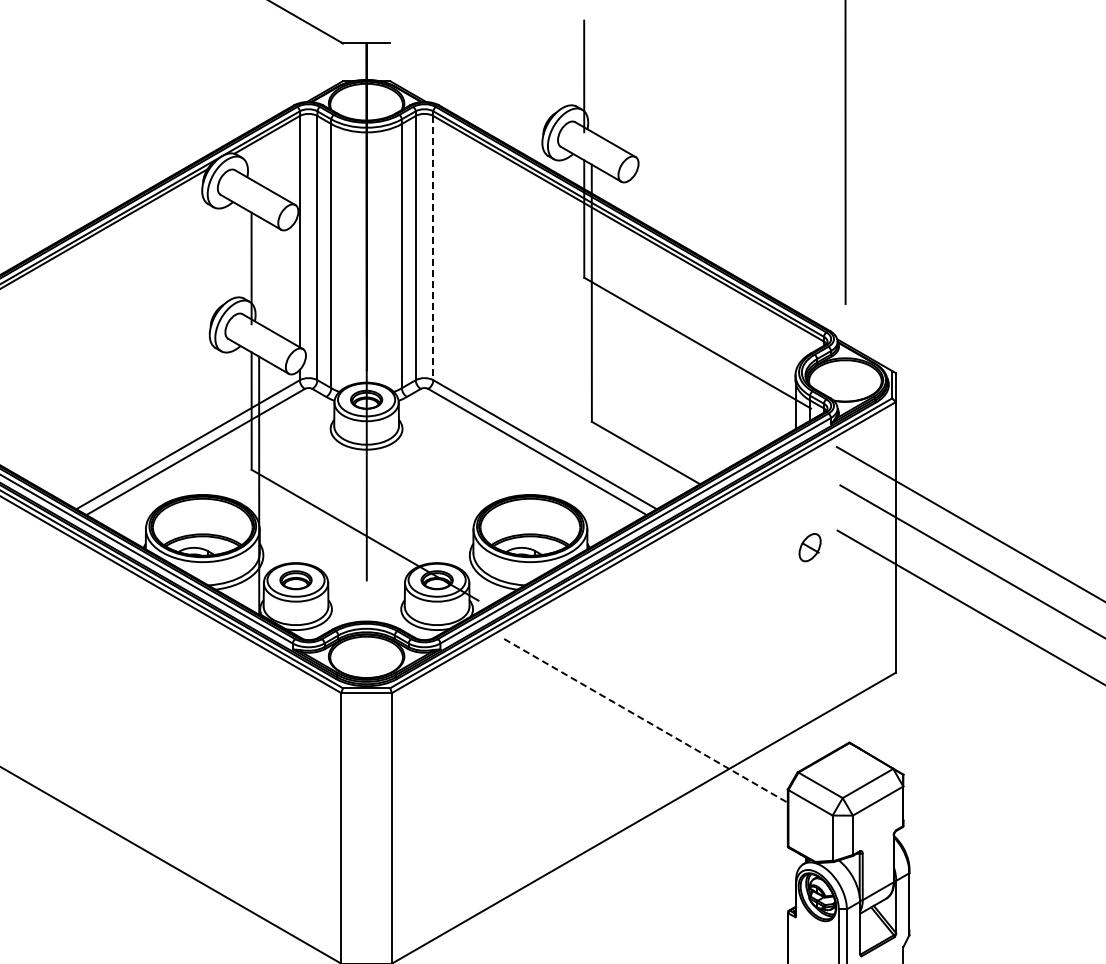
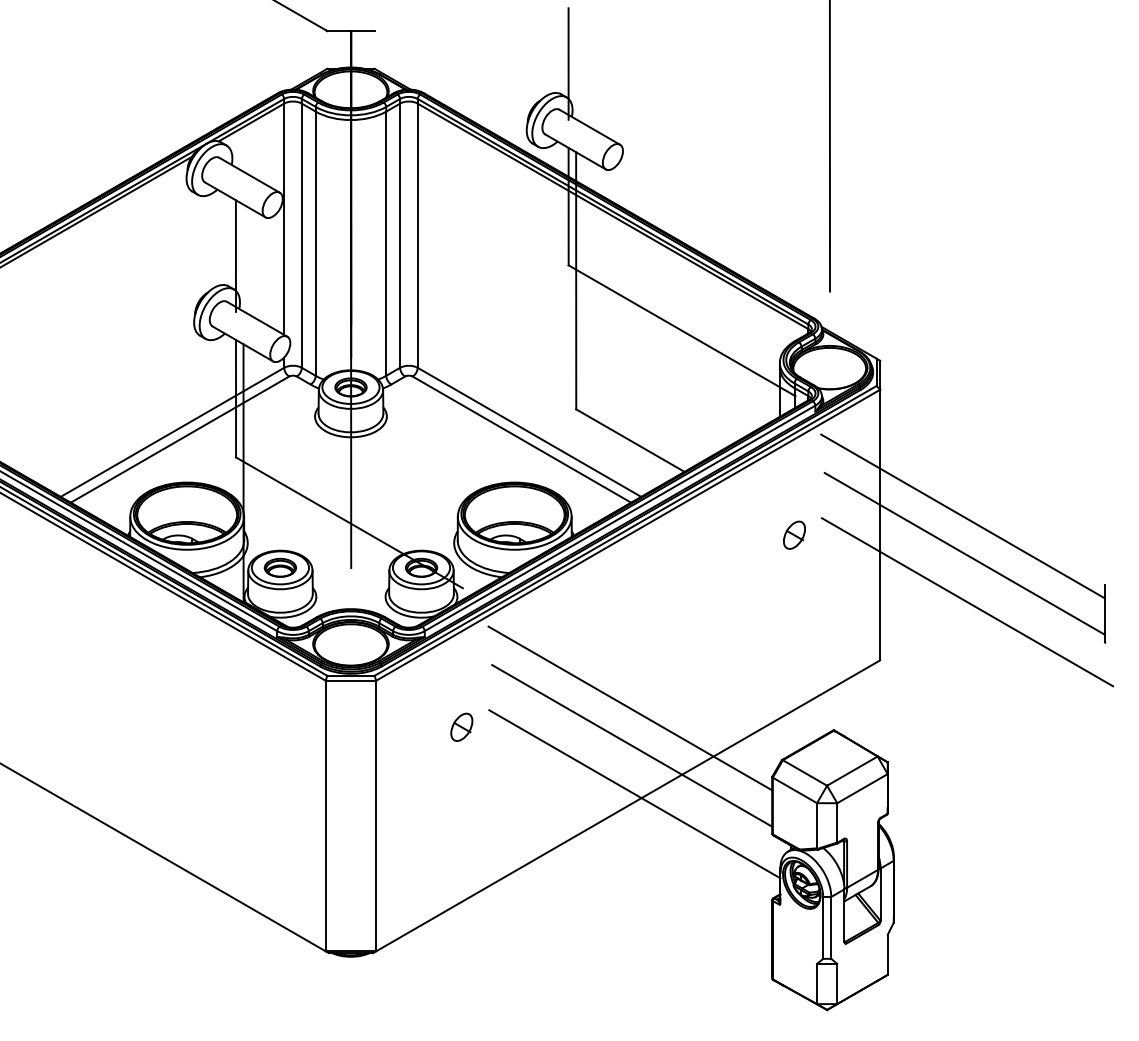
line: (433, 248) -> (417, 236), dashed -> solid
line: (646, 720) -> (630, 708), dashed -> solid
part: (477, 738) -> (461, 726), added
line: (648, 757) -> (632, 745), added
line: (650, 806) -> (634, 794), added

